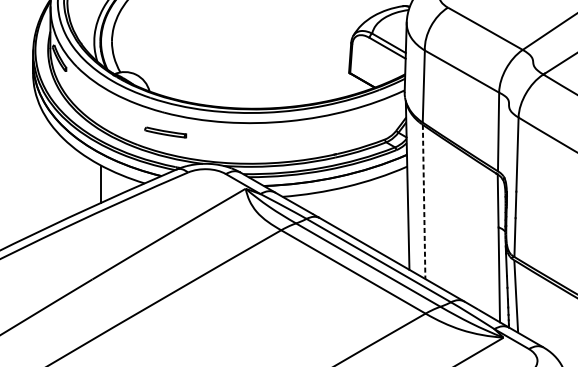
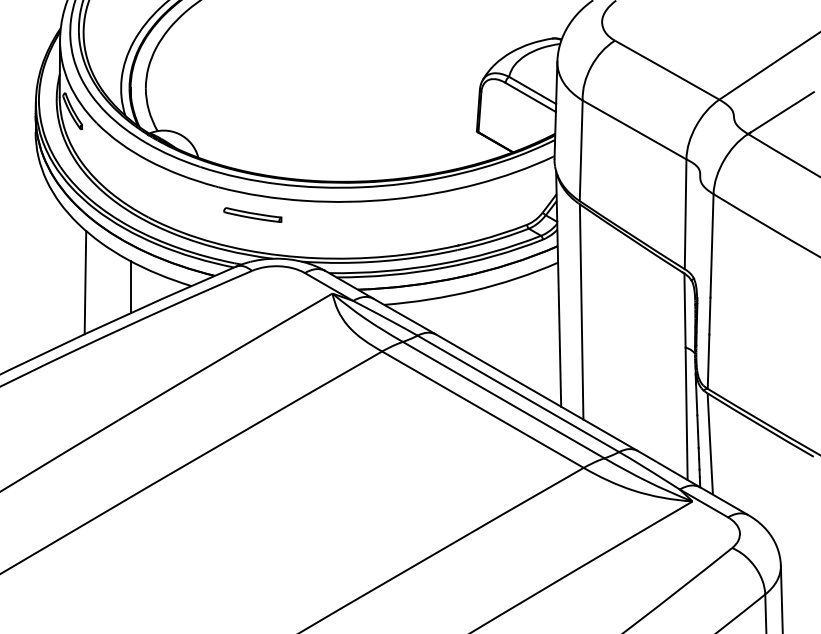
part: (165, 132) -> (252, 214), moved
line: (68, 180) -> (85, 282), added
line: (424, 201) -> (581, 311), dashed -> solid

